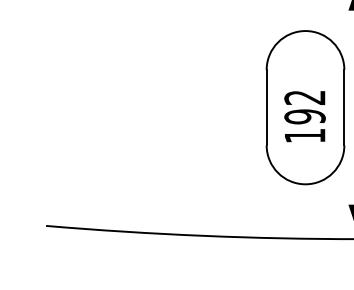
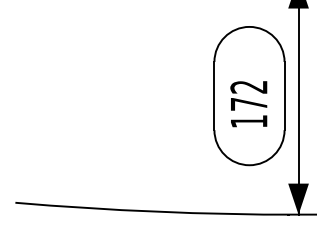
text: (304, 116) -> (248, 104), 192 -> 172

